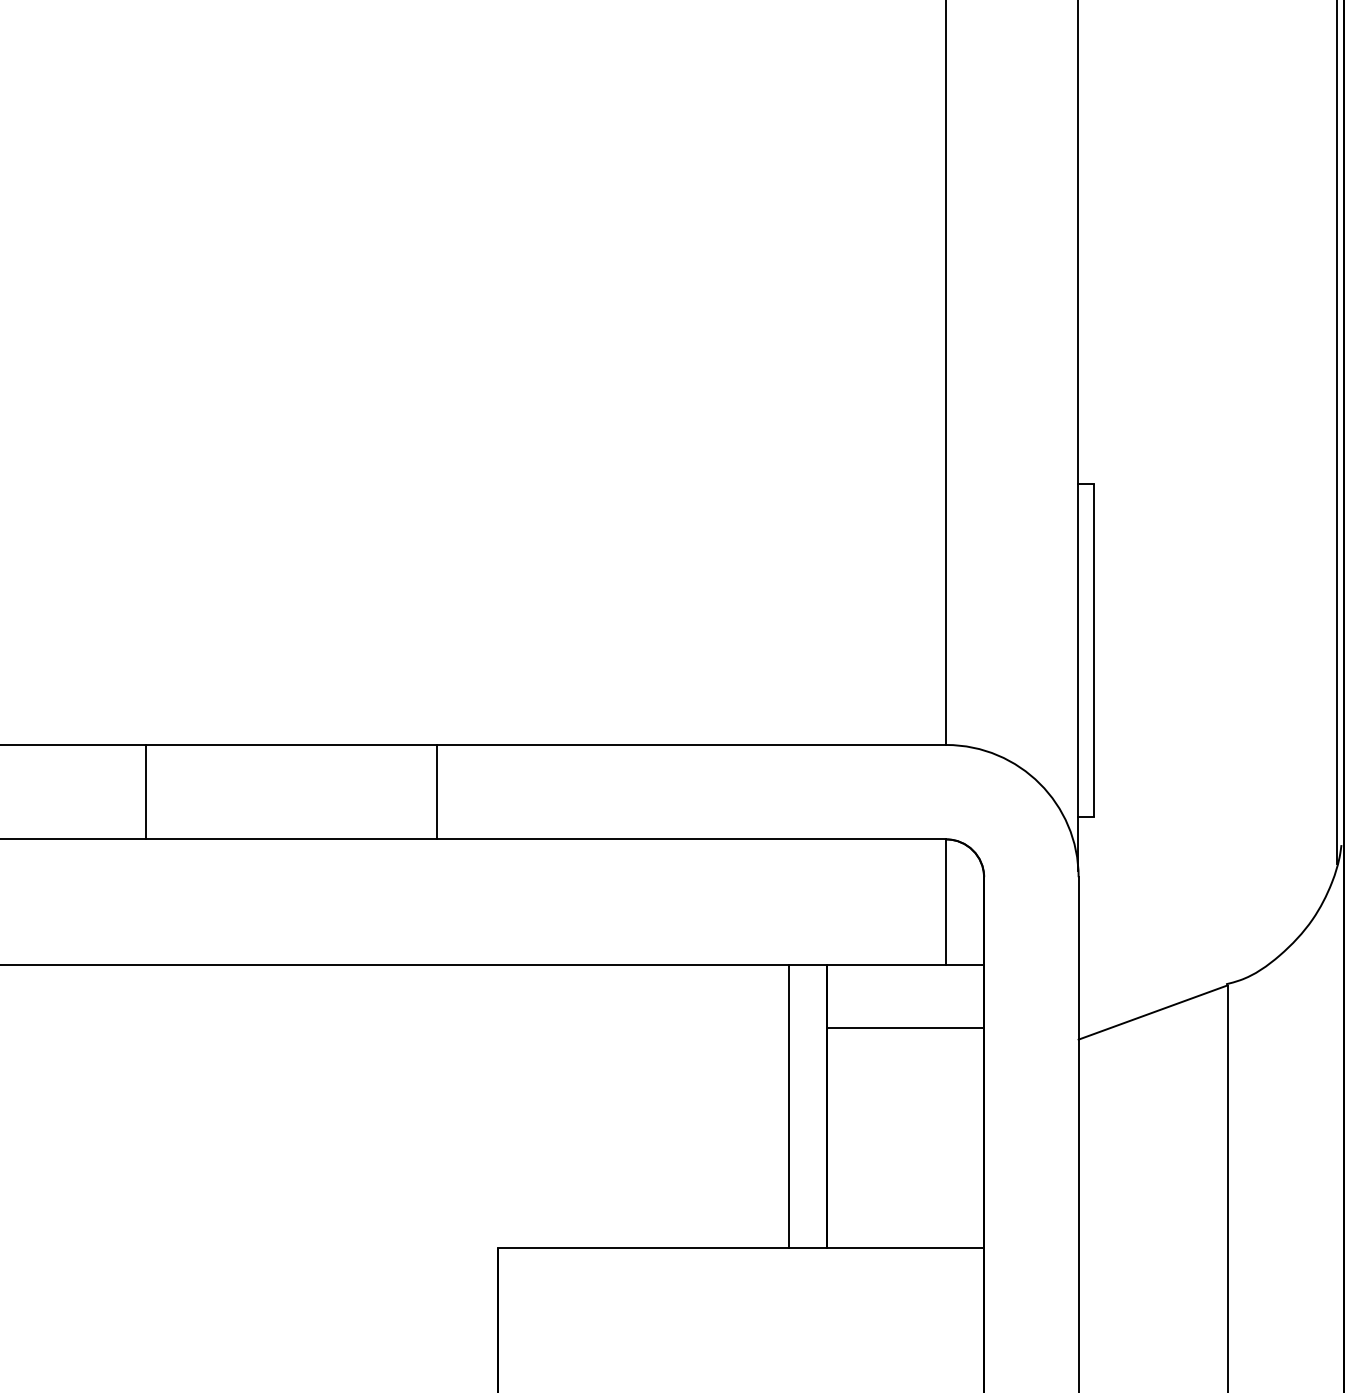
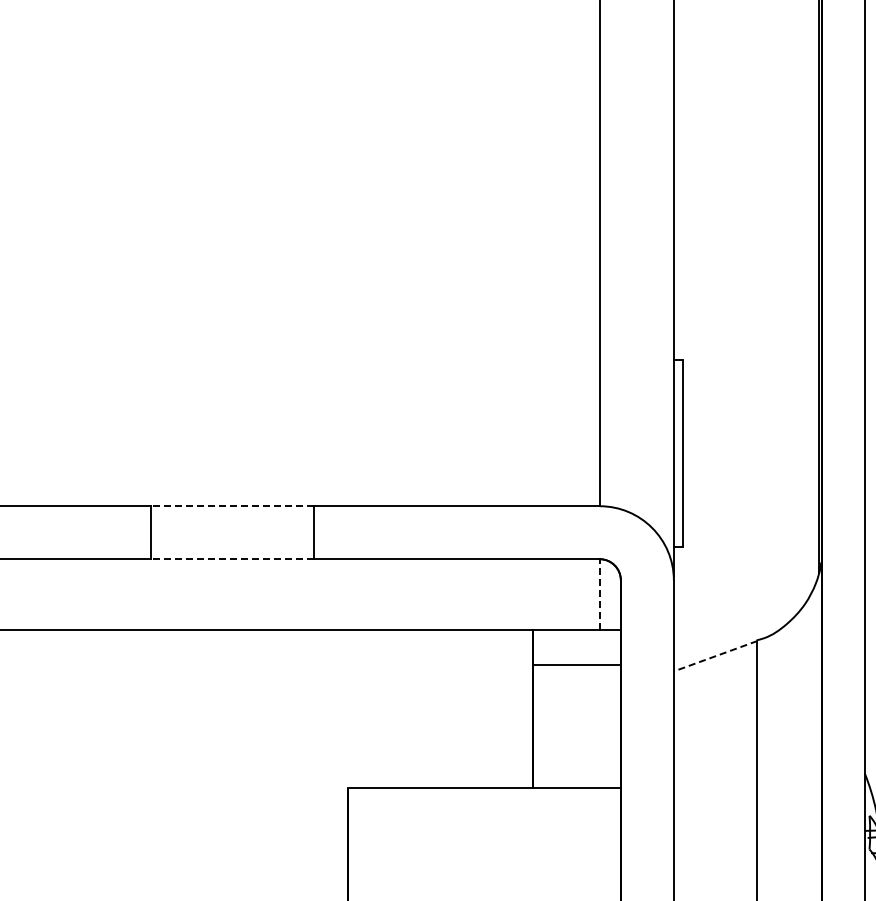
line: (291, 745) -> (232, 506), solid -> dashed
line: (291, 840) -> (232, 559), solid -> dashed
line: (945, 900) -> (599, 593), solid -> dashed
line: (1152, 1013) -> (715, 656), solid -> dashed
line: (788, 1105) -> (511, 708), removed

